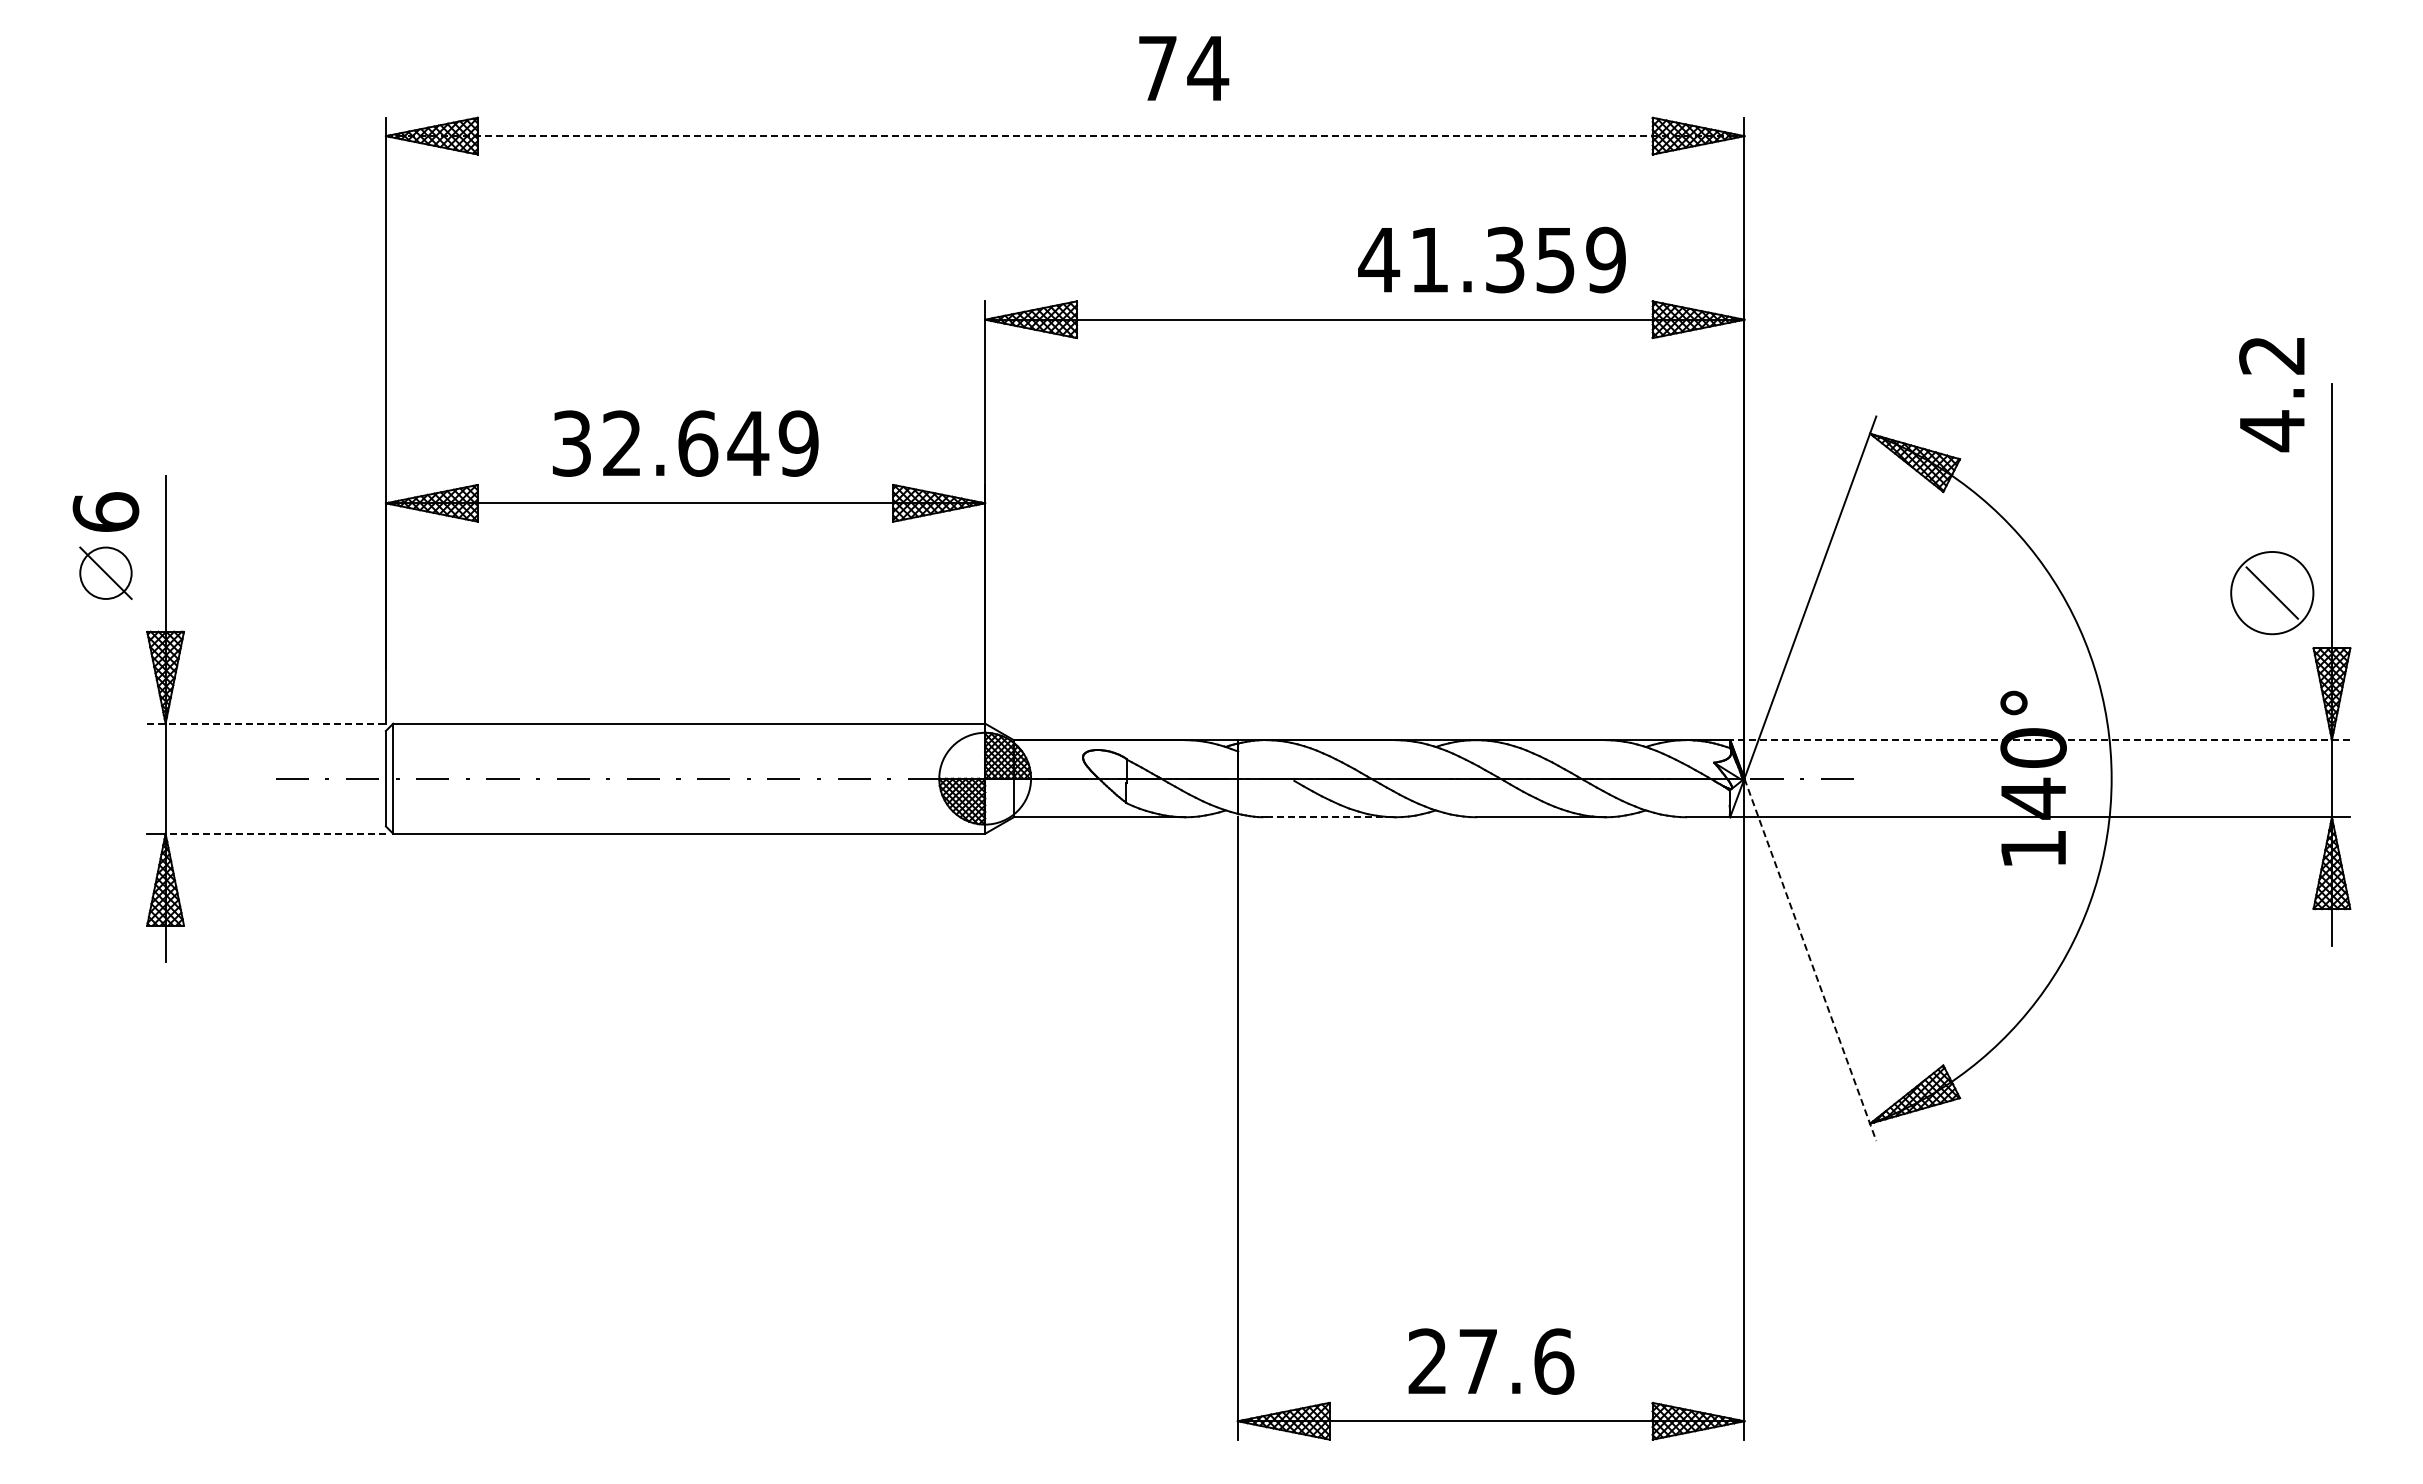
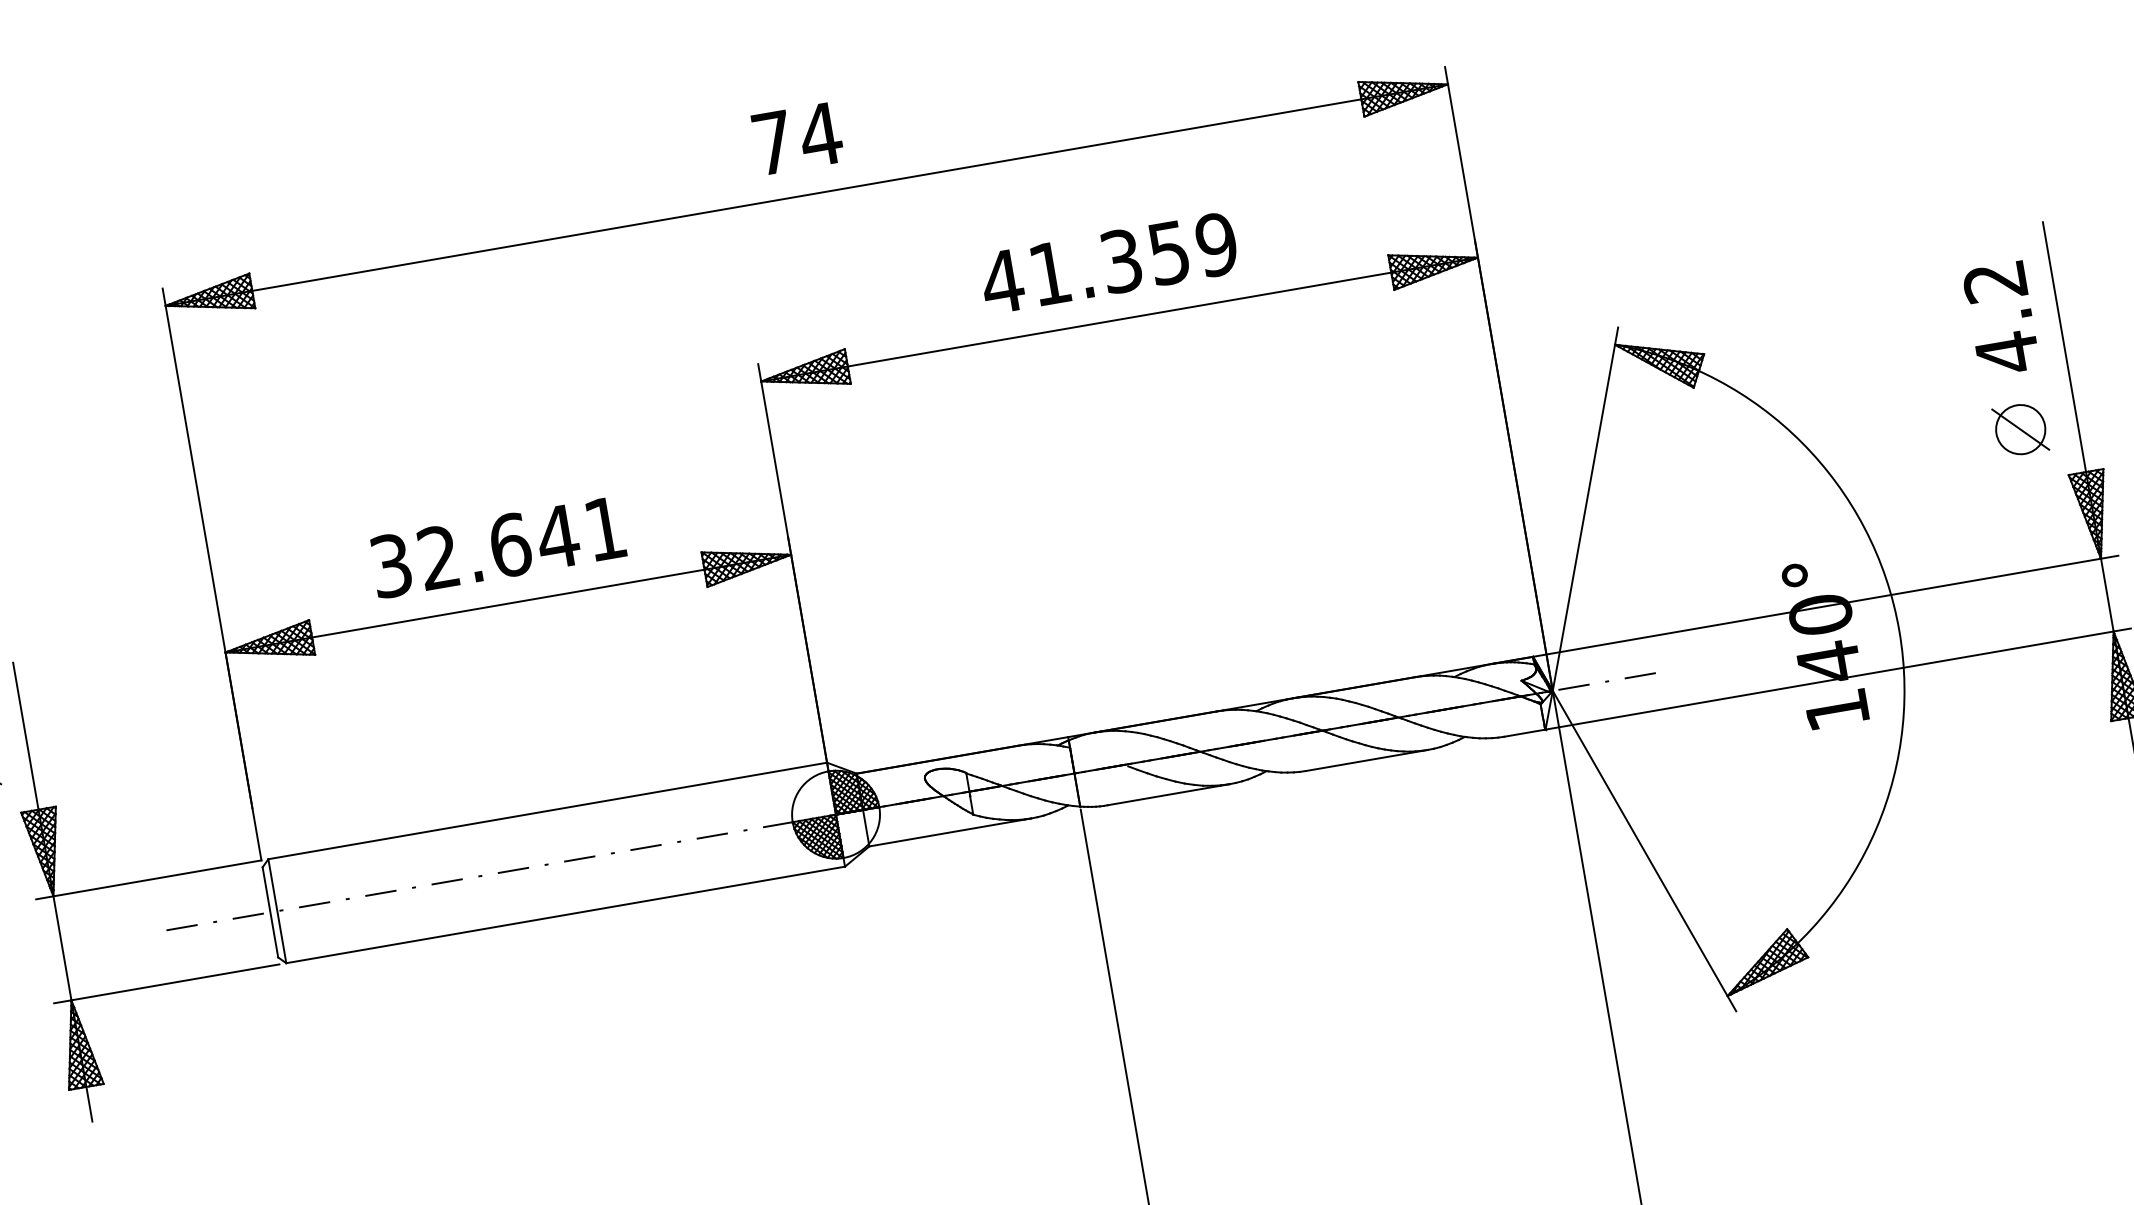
text: (1184, 68) -> (798, 138), moved
line: (1065, 136) -> (807, 195), dashed -> solid
text: (1491, 259) -> (1108, 262), moved
text: (2271, 395) -> (2000, 319), moved
text: (798, 443) -> (605, 528), 32.649 -> 32.641
circle: (2272, 592) -> (2020, 429), size x0.62
line: (267, 723) -> (149, 879), dashed -> solid
line: (2040, 740) -> (1825, 606), dashed -> solid
line: (1330, 817) -> (1168, 795), dashed -> solid
line: (275, 833) -> (175, 982), dashed -> solid
line: (1810, 959) -> (1644, 850), dashed -> solid

